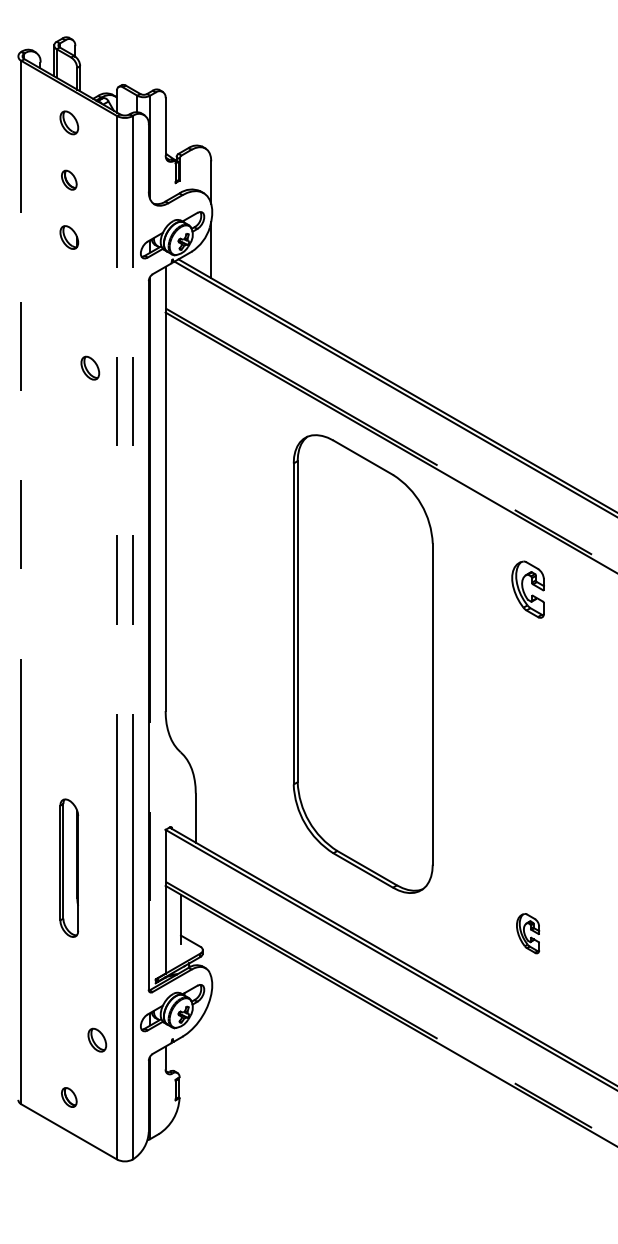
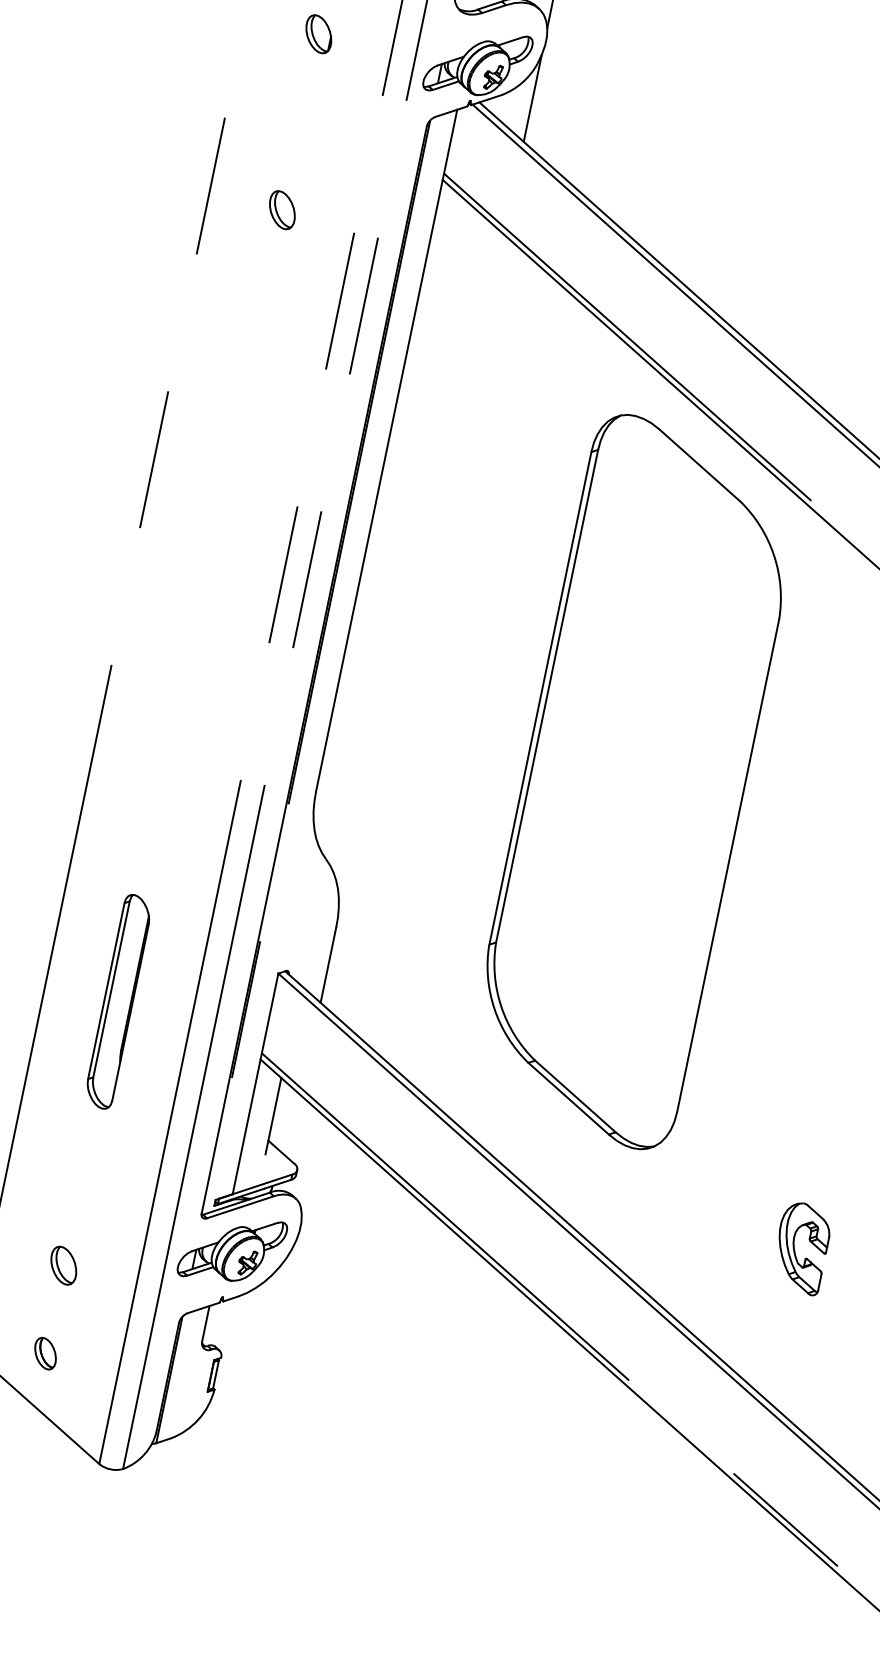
part: (90, 367) -> (282, 209), moved
part: (527, 933) -> (800, 1247), size x1.43
part: (97, 1039) -> (64, 1264), moved

